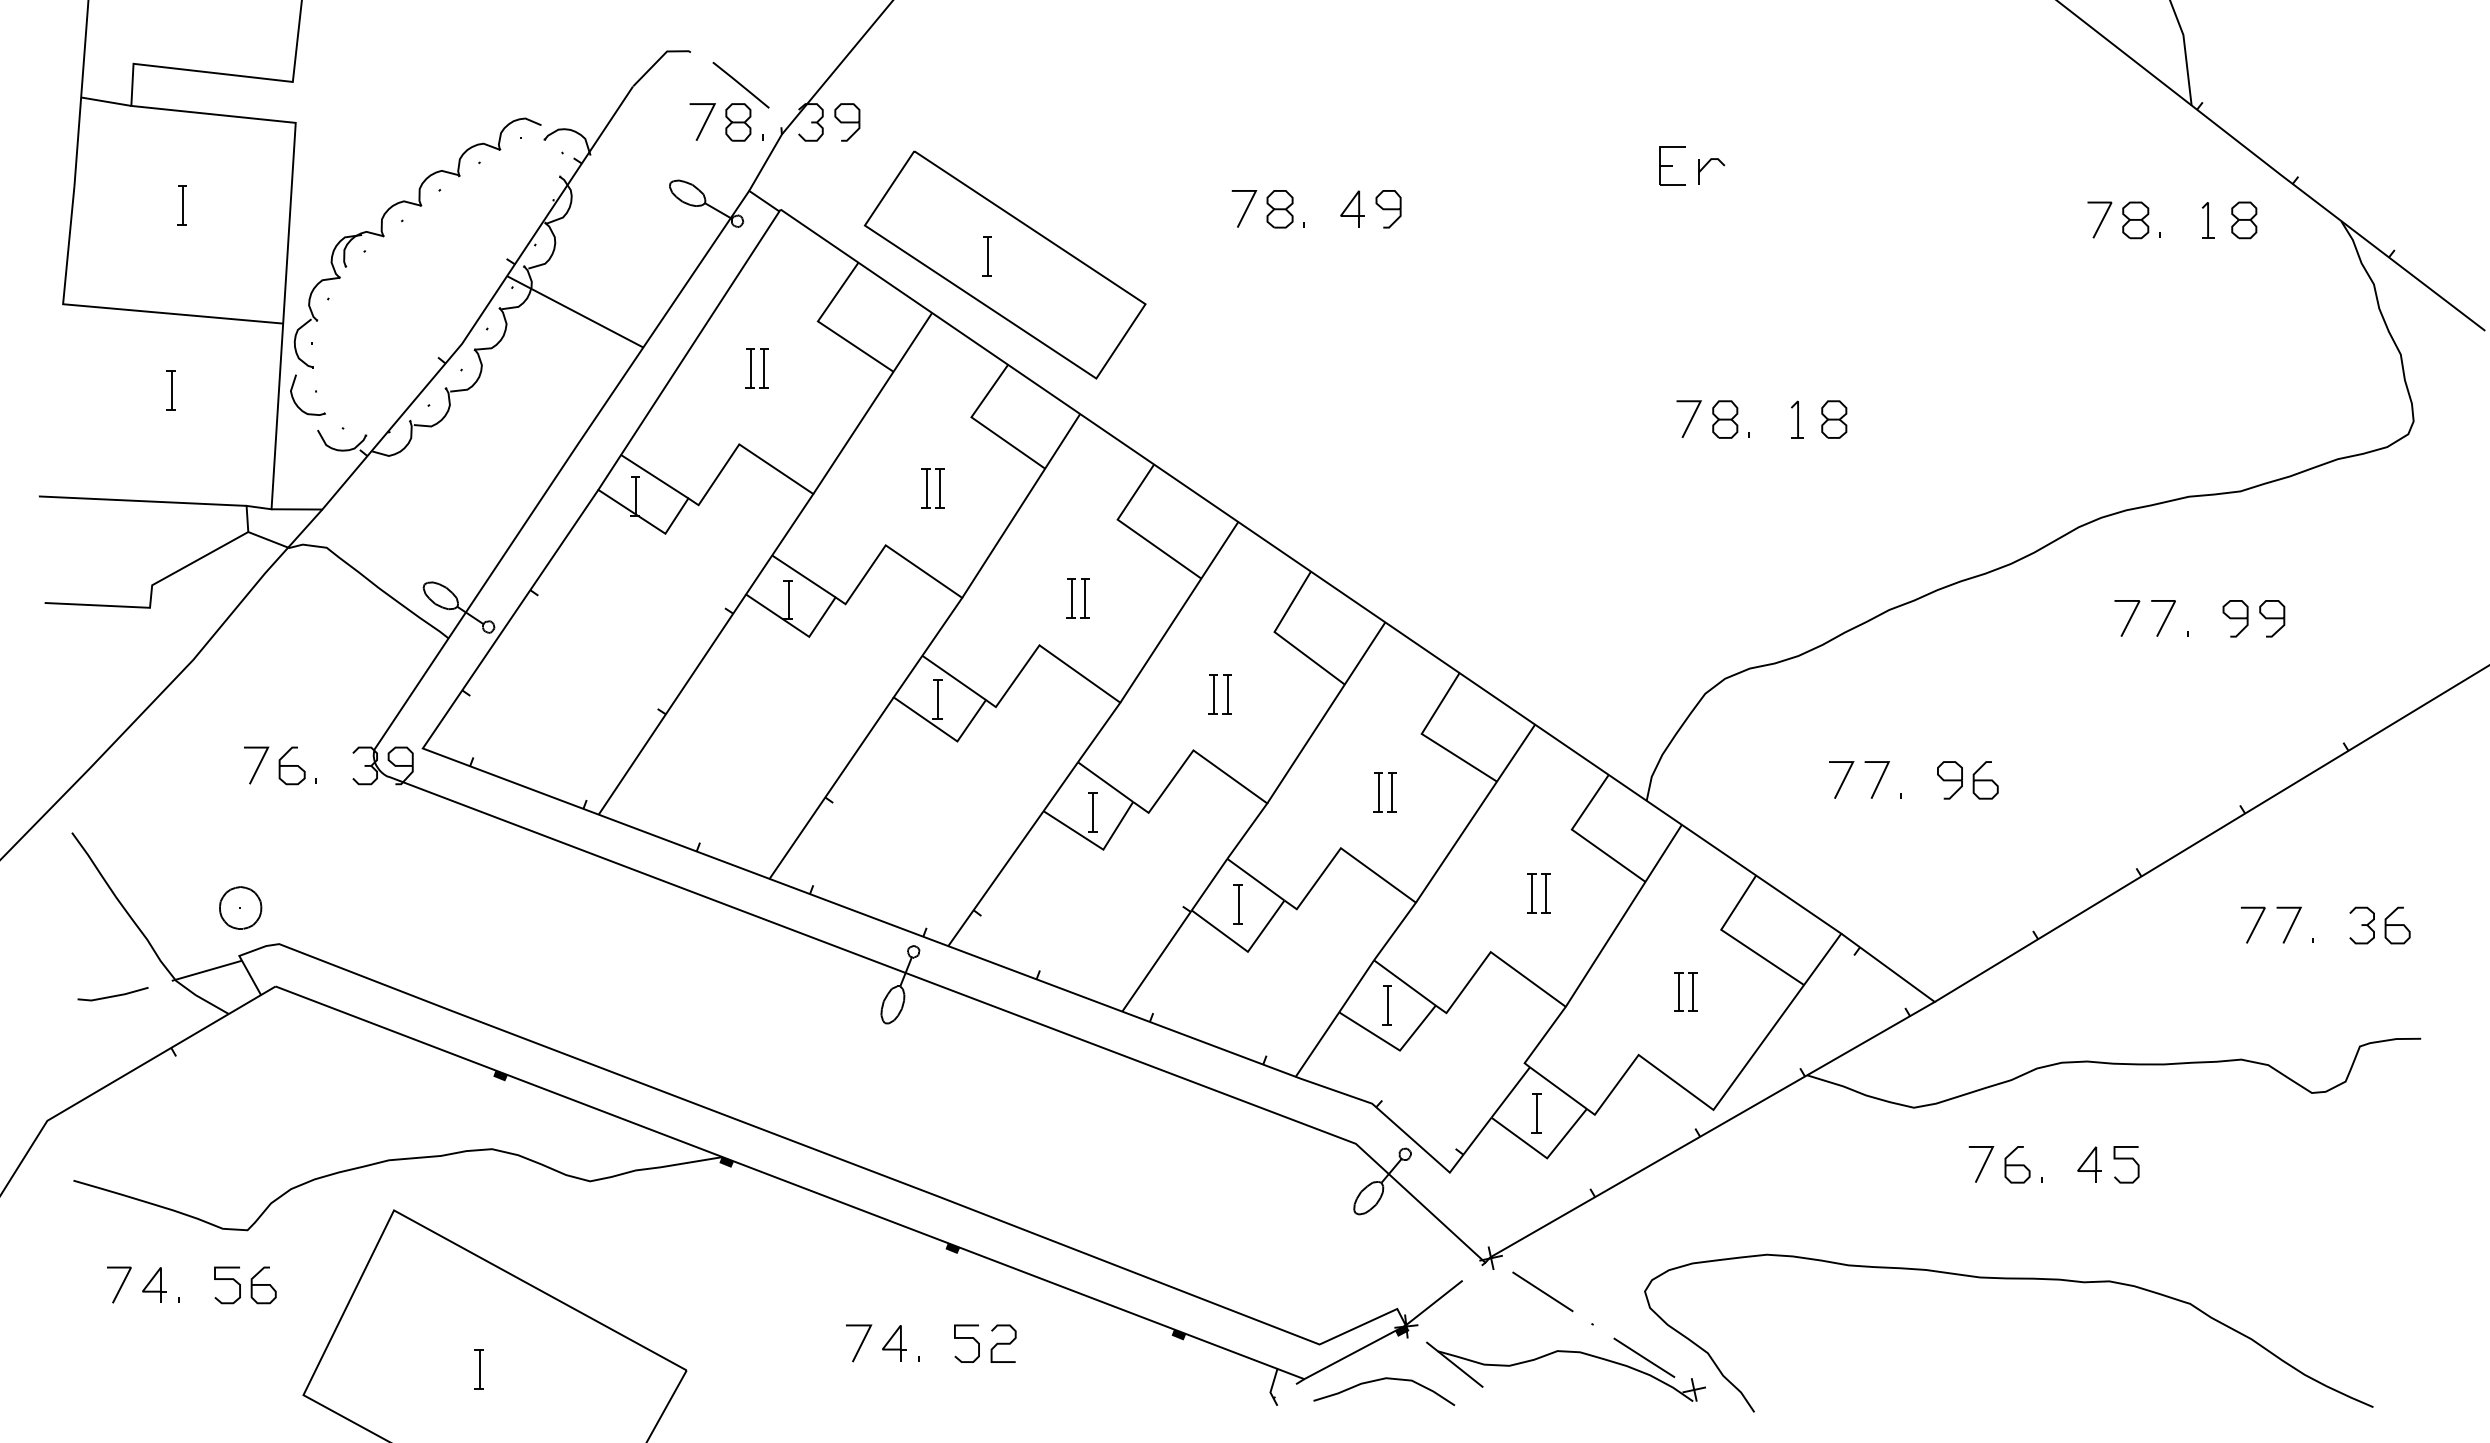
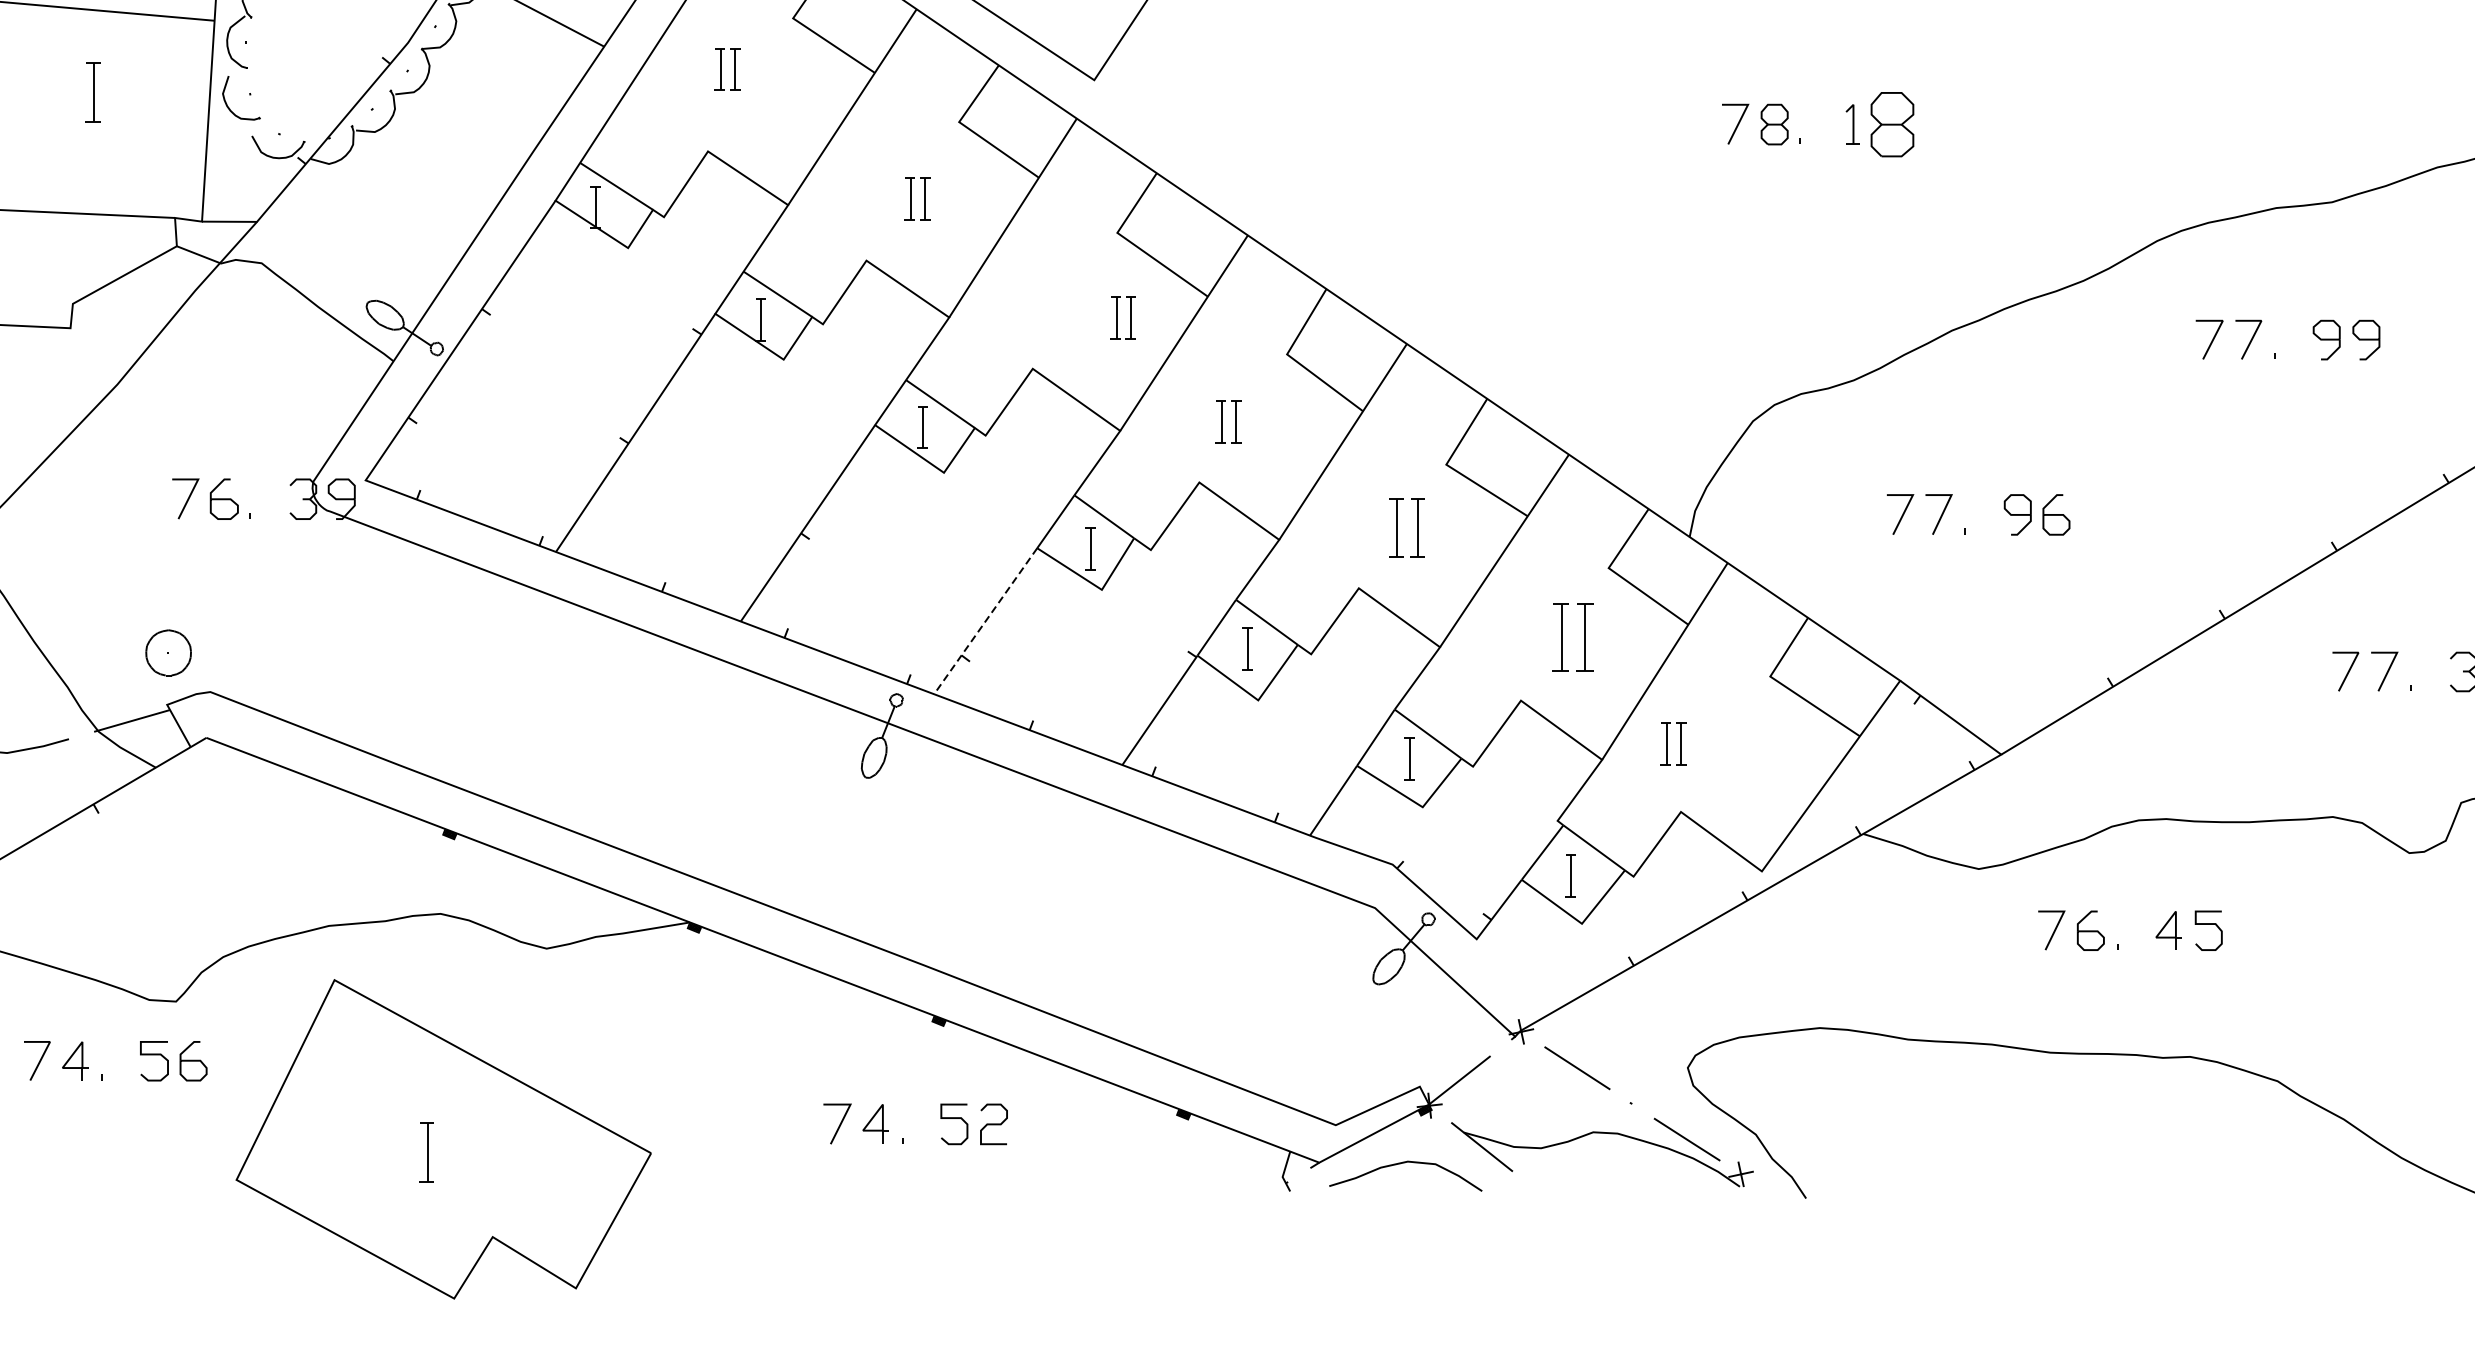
part: (170, 390) -> (92, 93), size x1.4
part: (1834, 419) -> (1892, 124), size x1.6
part: (1077, 598) -> (1122, 318), moved
part: (1384, 792) -> (1406, 528), size x1.4
line: (994, 880) -> (984, 623), solid -> dashed
part: (1538, 893) -> (1572, 637), size x1.6
part: (1685, 991) -> (1673, 743), moved
part: (478, 1369) -> (425, 1152), size x1.4

